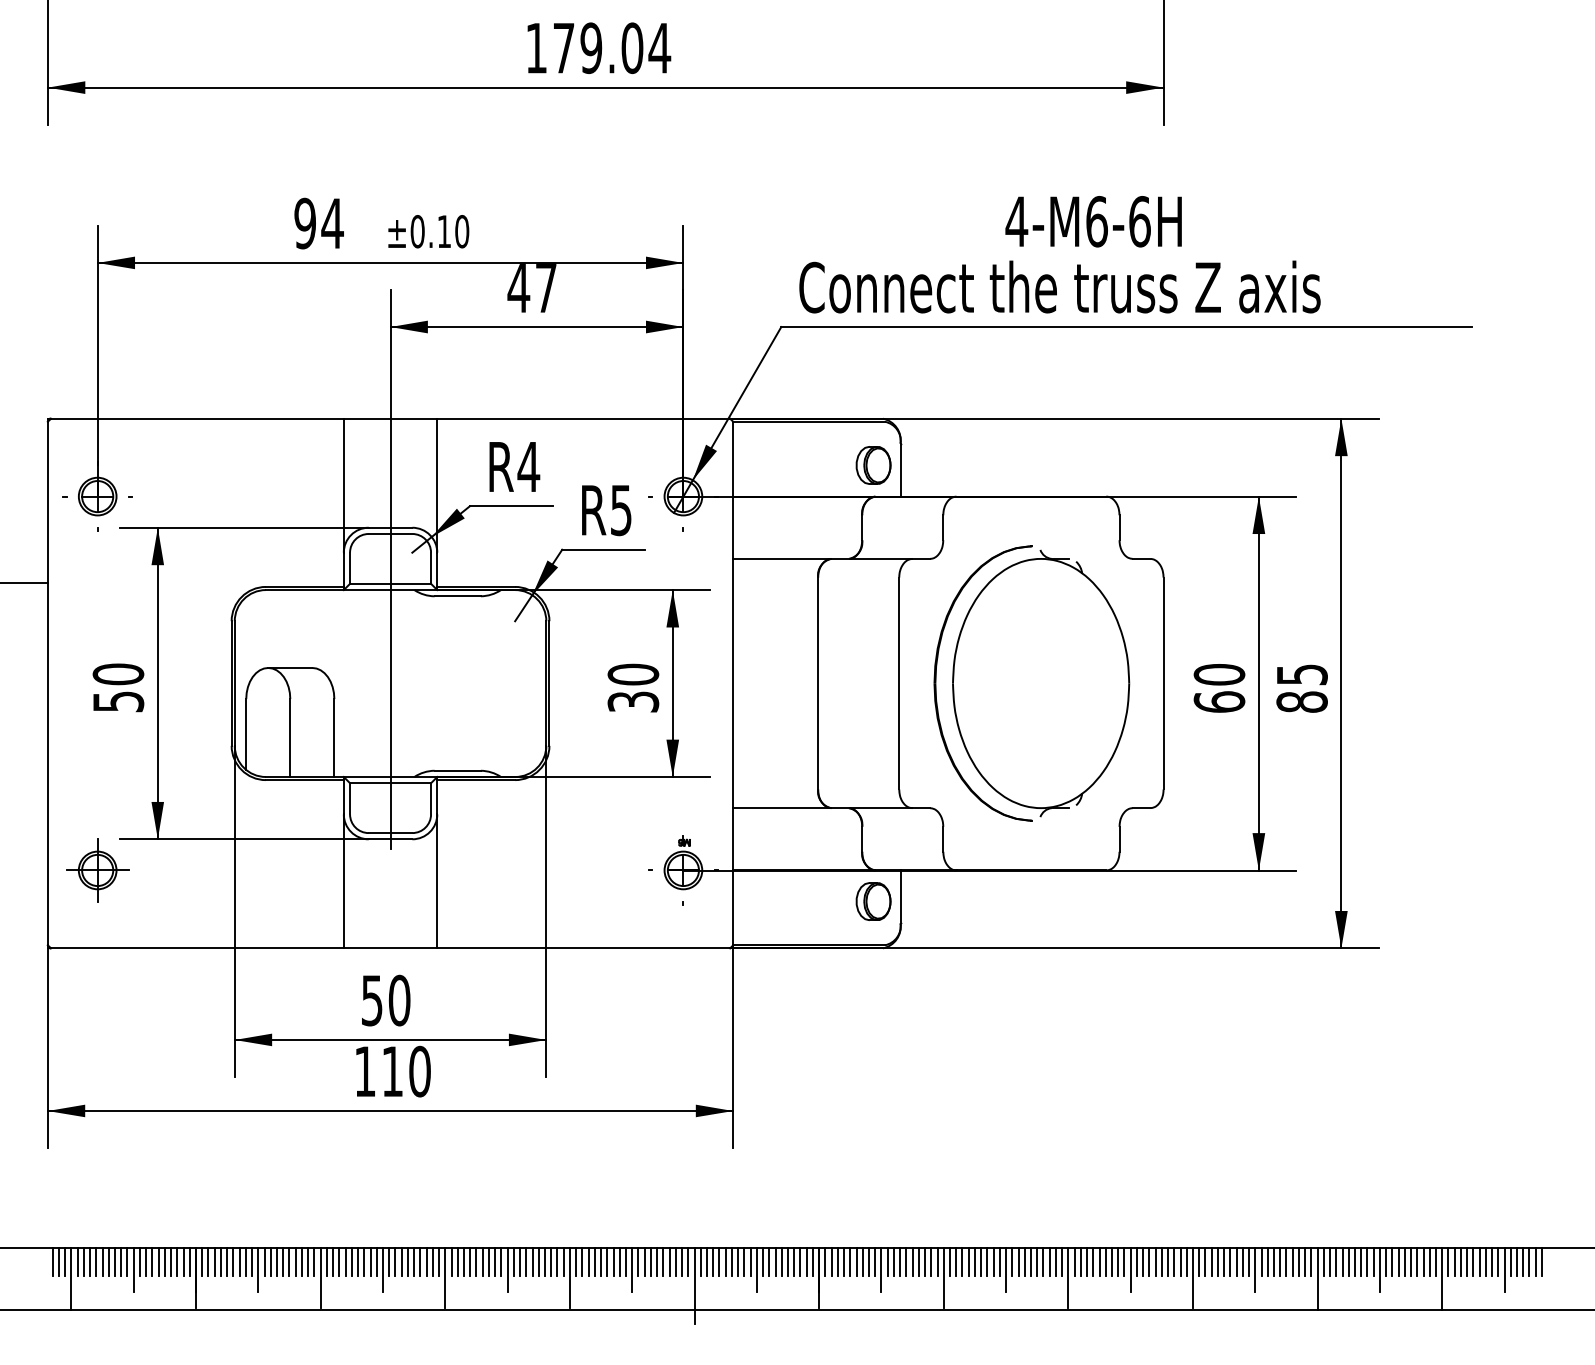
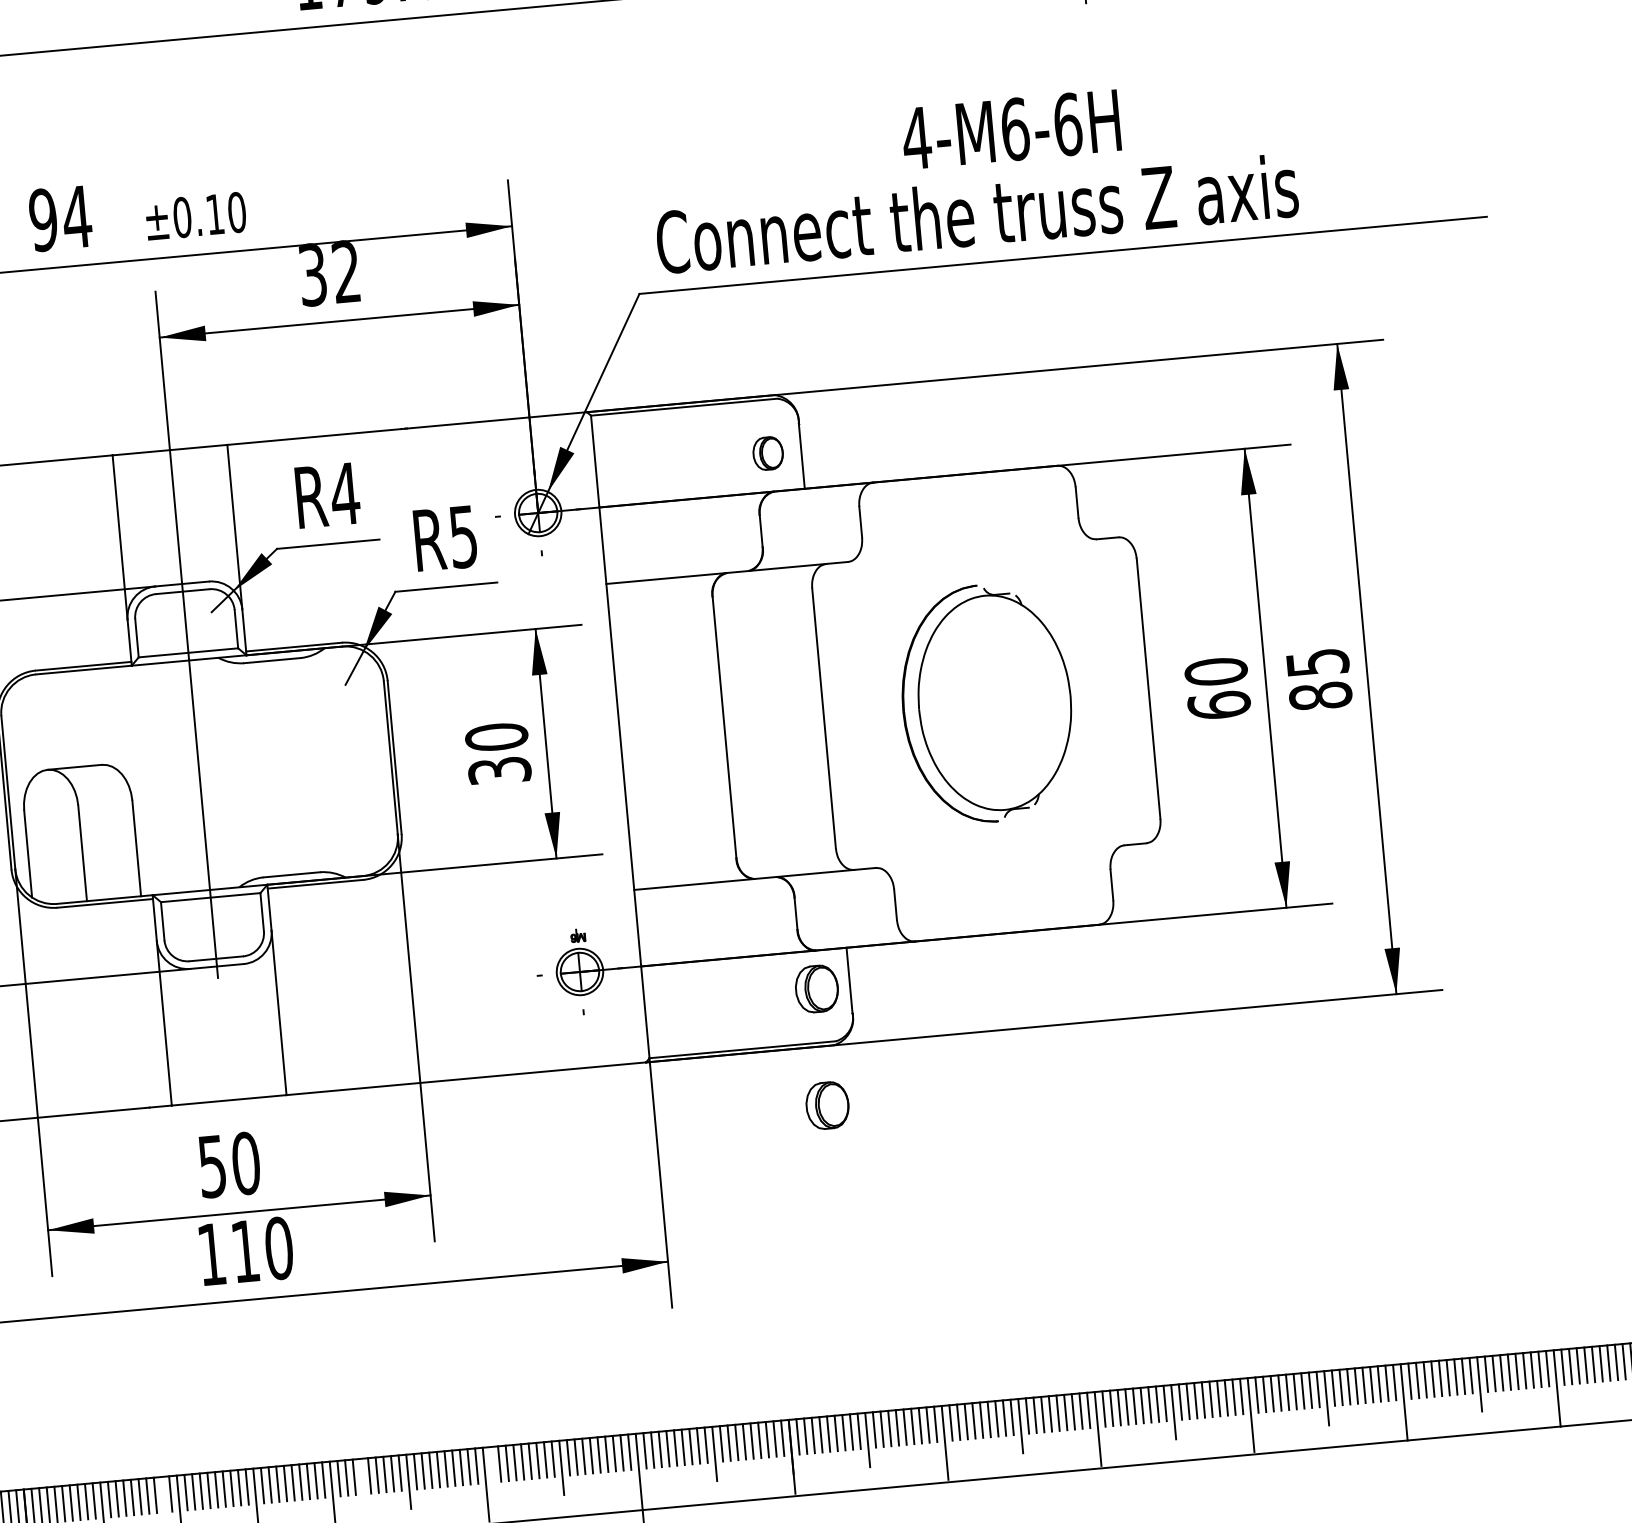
text: (531, 287) -> (328, 273), 47 -> 32
part: (873, 465) -> (768, 453), size x0.7
part: (1031, 683) -> (986, 703), size x0.7
part: (873, 996) -> (827, 1105), added
line: (308, 1261) -> (163, 1493), removed
line: (470, 1261) -> (362, 1475), removed
line: (576, 1261) -> (492, 1463), removed

